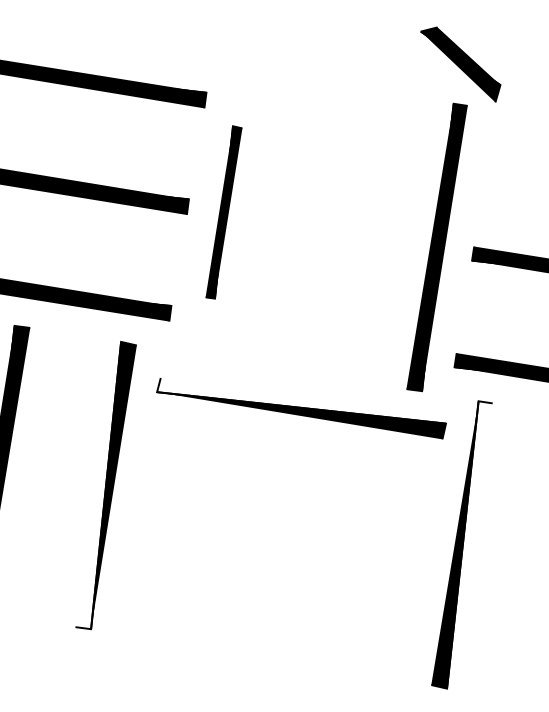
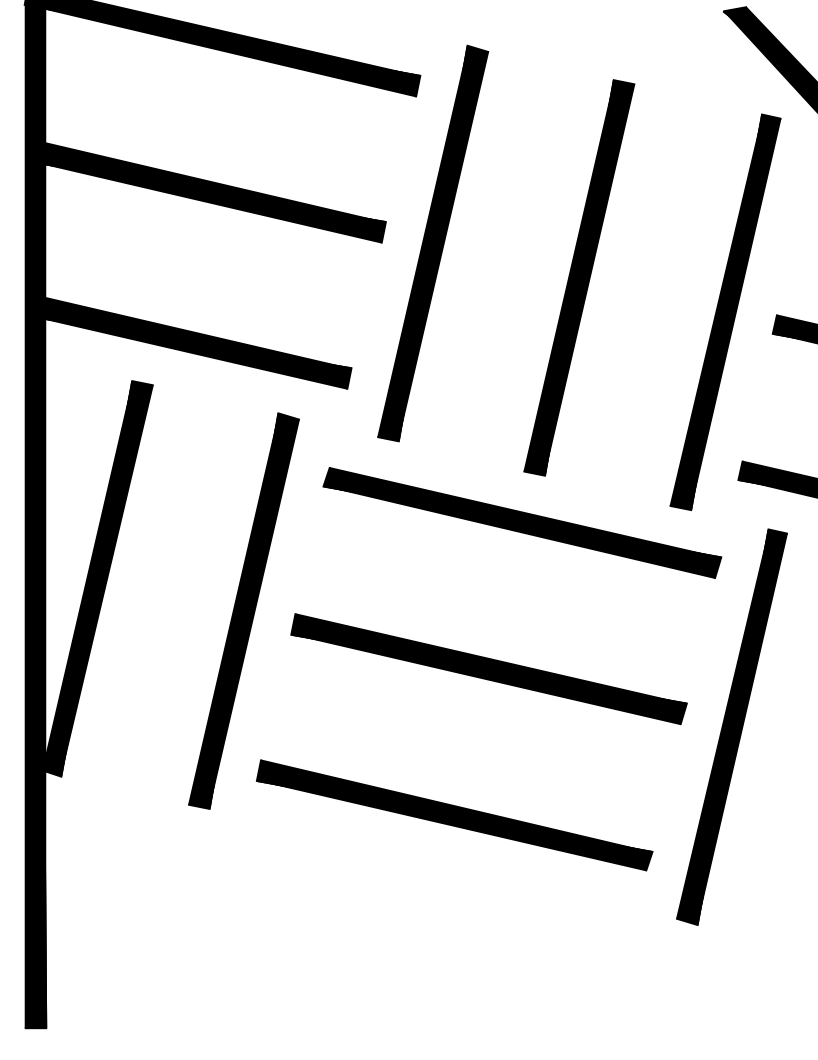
part: (224, 212) -> (433, 243), size x1.67
part: (330, 229) -> (579, 277), added
fill: (301, 401) -> (522, 512), added
fill: (98, 485) -> (233, 610), added
part: (284, 515) -> (488, 669), added
fill: (469, 544) -> (742, 727), added
part: (267, 621) -> (454, 815), added

